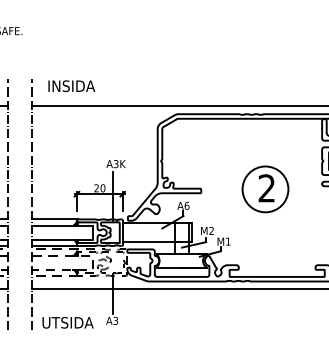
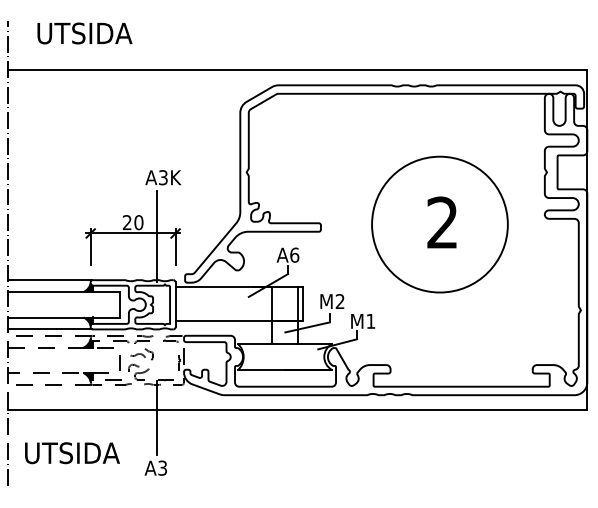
text: (73, 86) -> (84, 33), INSIDA -> UTSIDA
circle: (265, 189) -> (439, 224), size x1.6
text: (67, 322) -> (71, 452), moved

